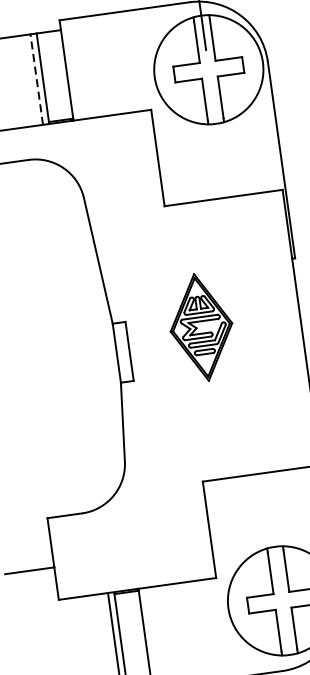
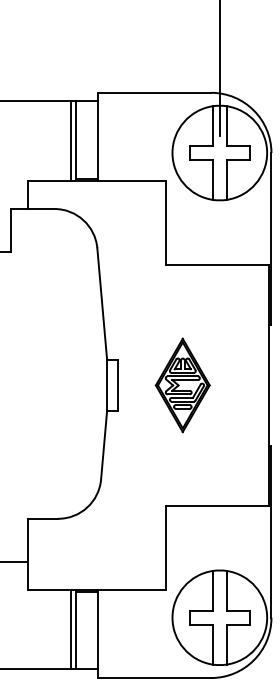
line: (36, 80) -> (70, 141), dashed -> solid
part: (201, 327) -> (182, 385), moved

